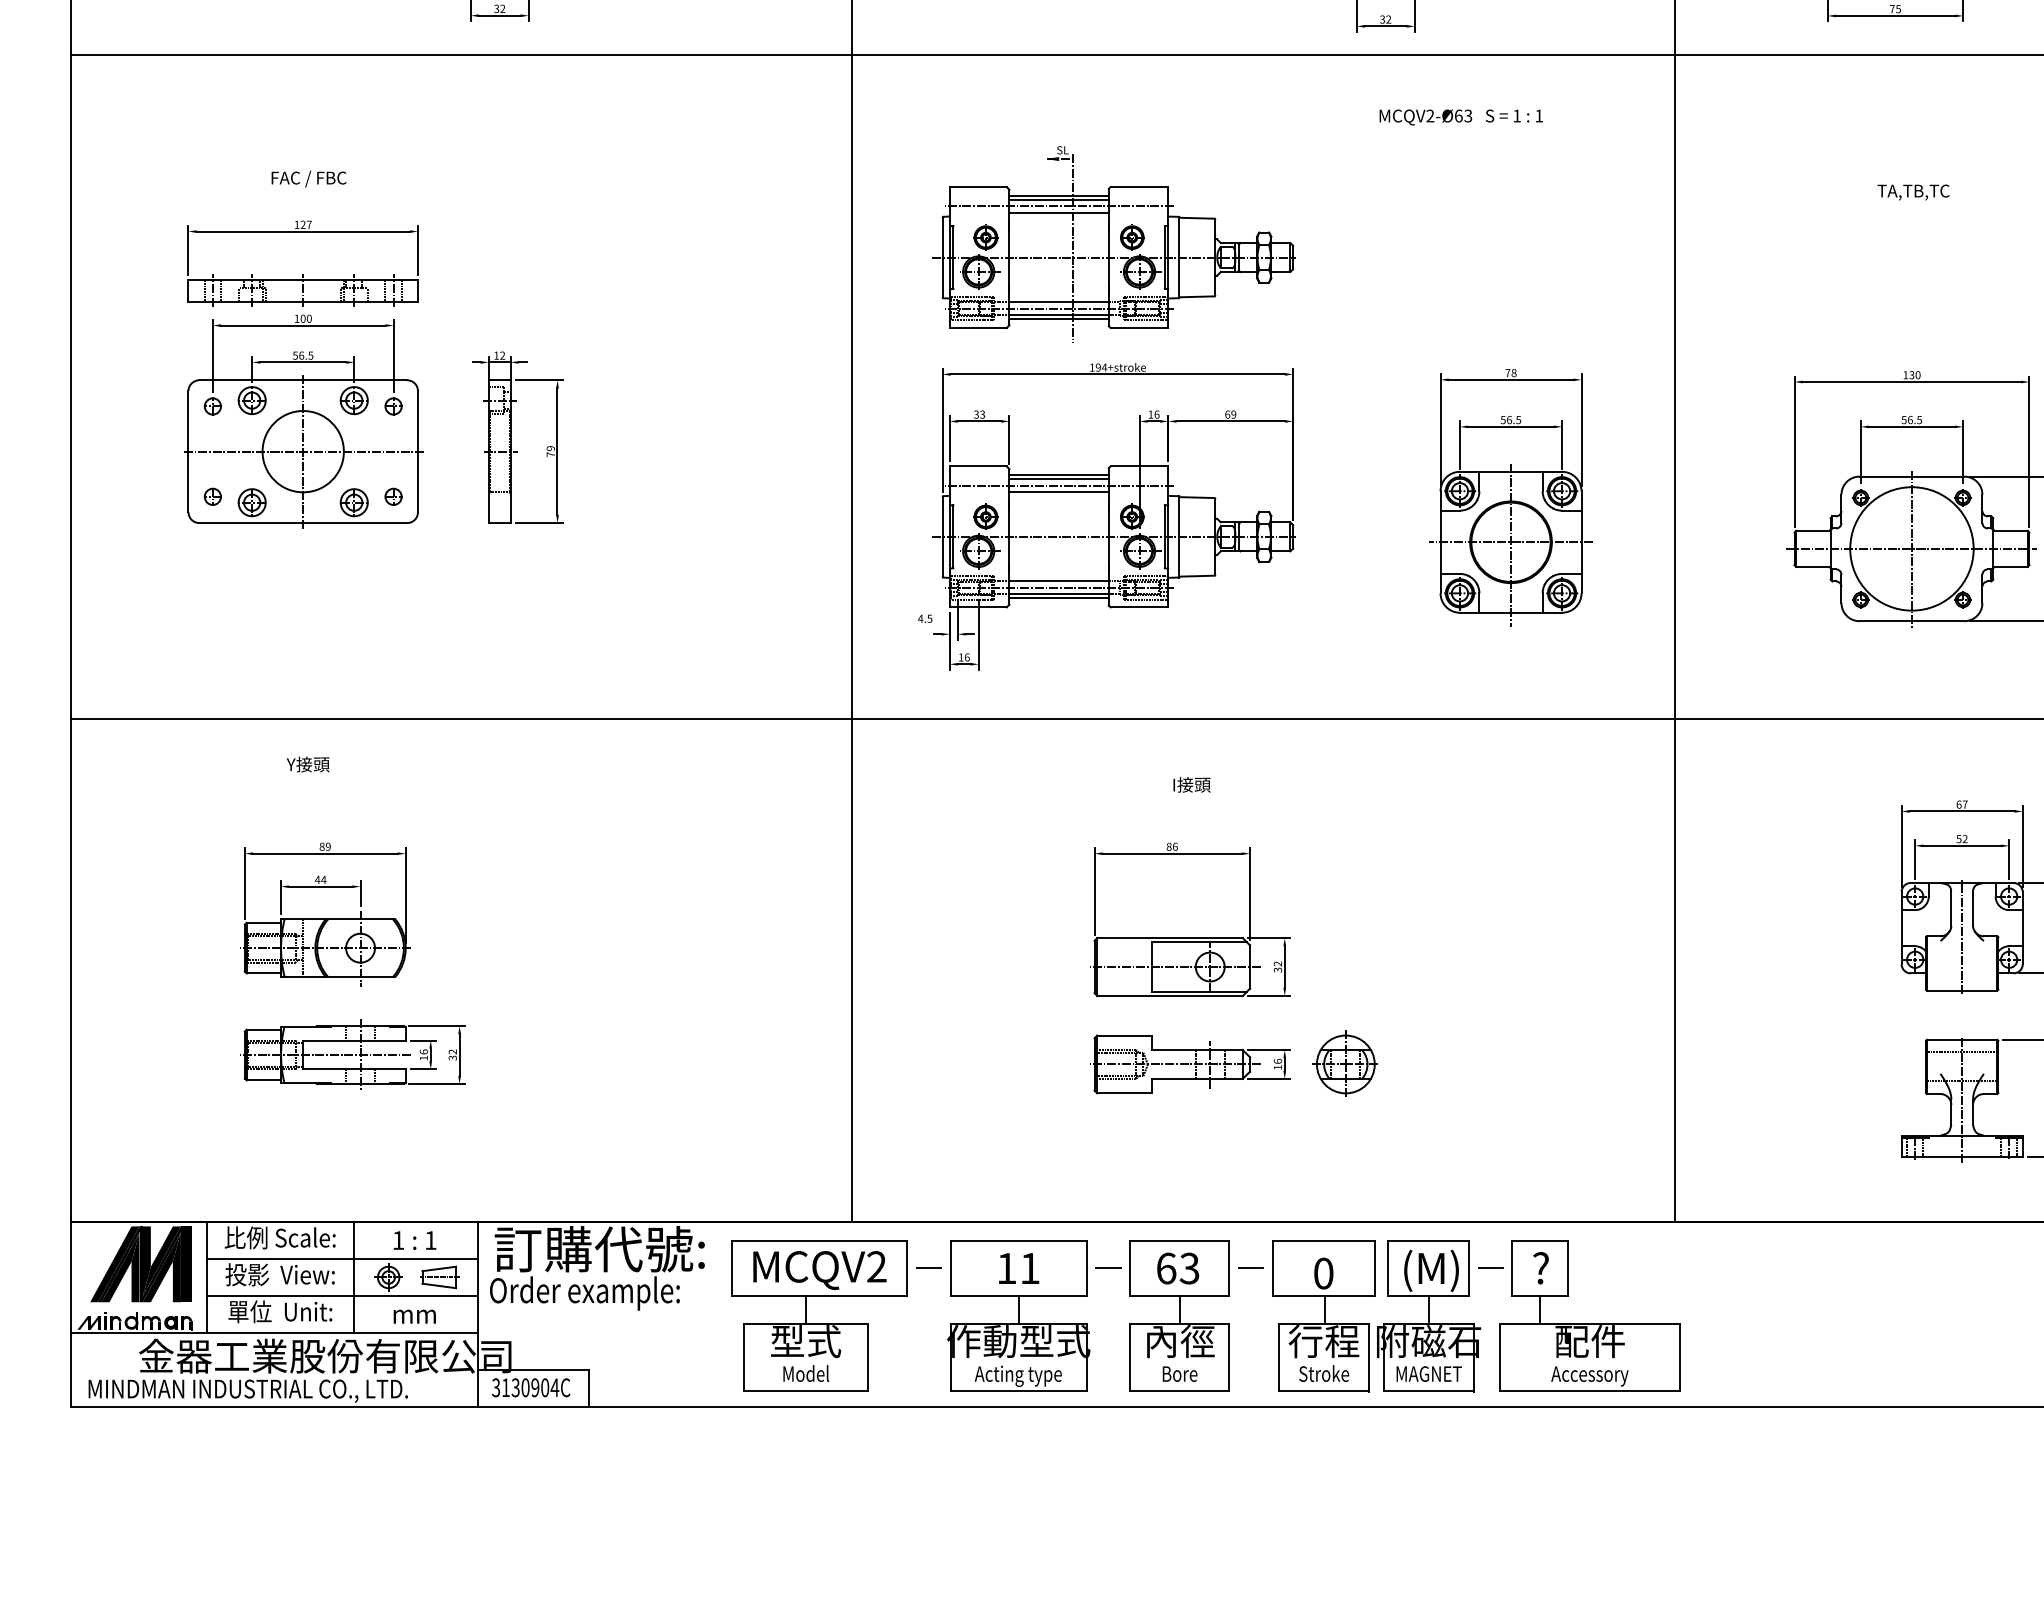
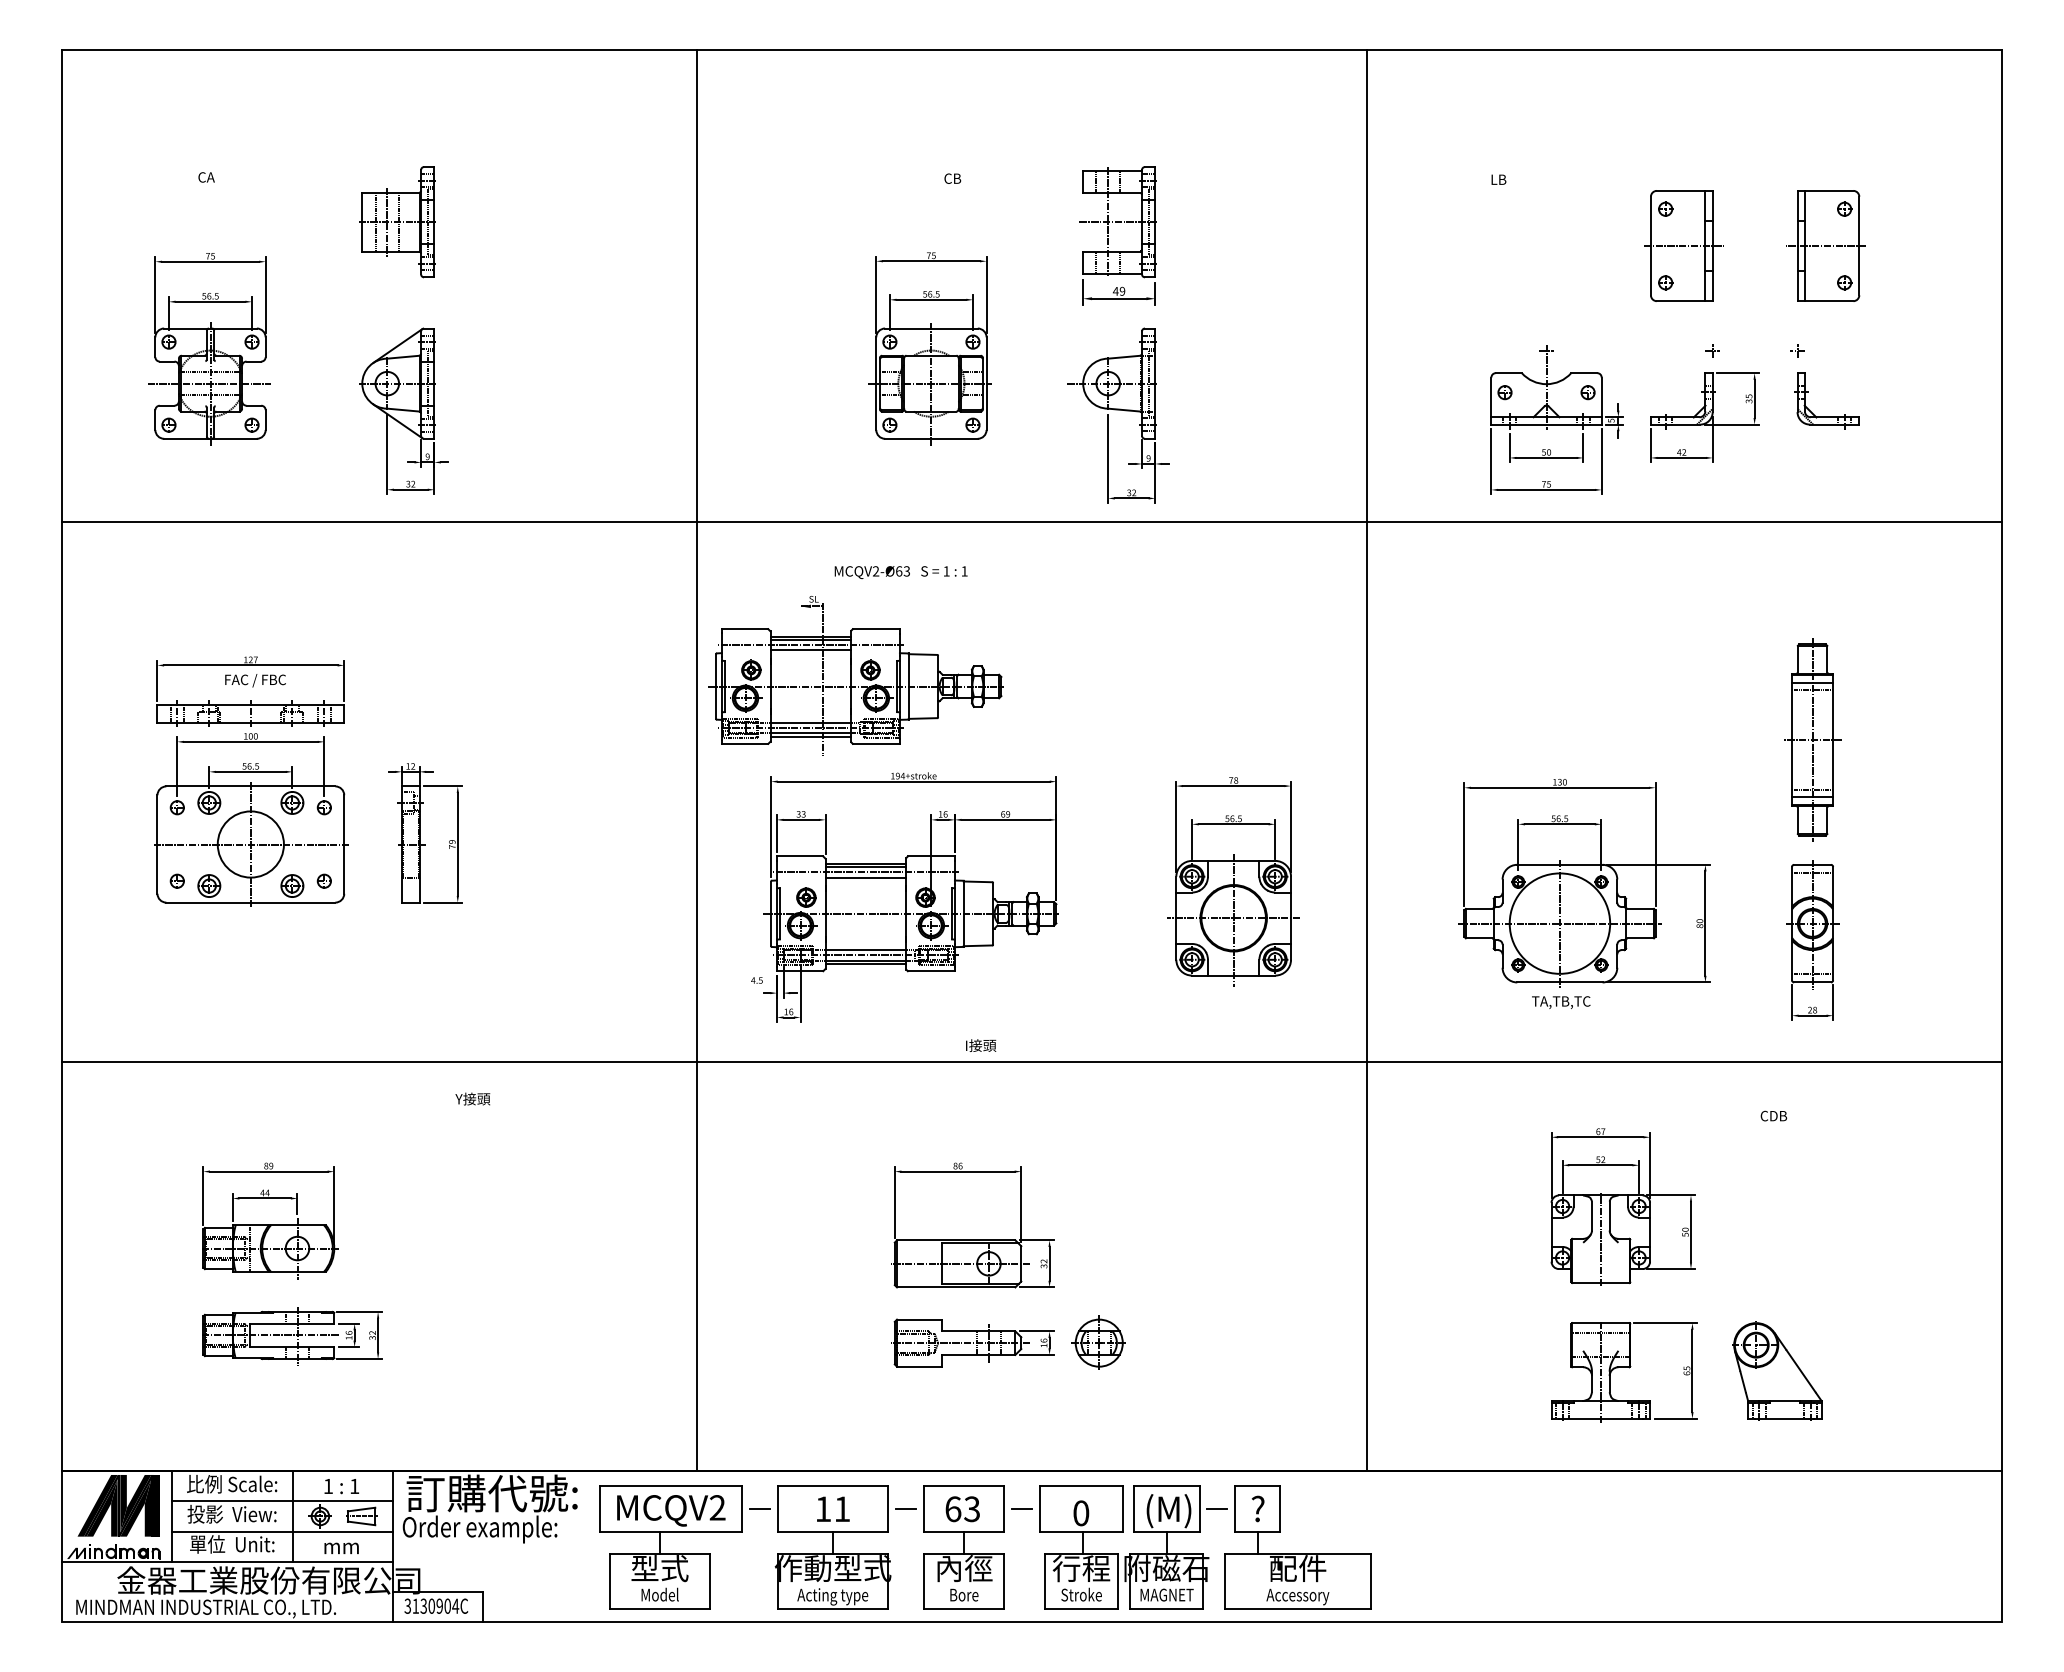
text: (1460, 117) -> (900, 572), moved
text: (308, 178) -> (255, 680), moved
text: (1913, 192) -> (1561, 1002), moved
part: (1113, 243) -> (855, 675), moved
text: (307, 763) -> (472, 1098), moved
text: (1192, 784) -> (981, 1045), moved

